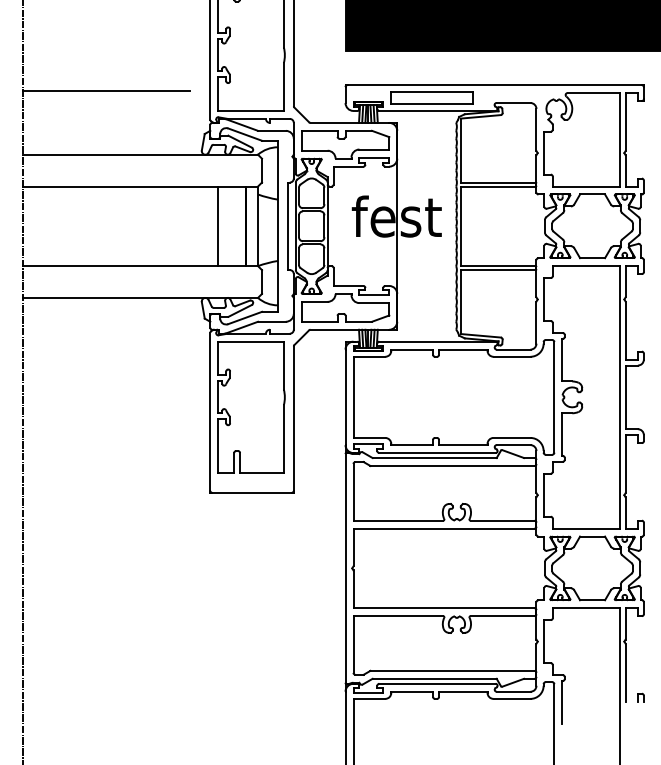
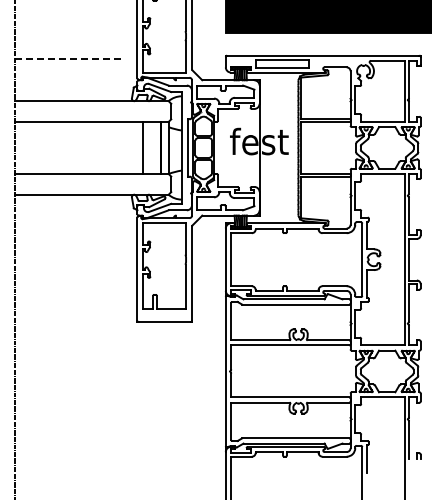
line: (106, 90) -> (69, 59), solid -> dashed

